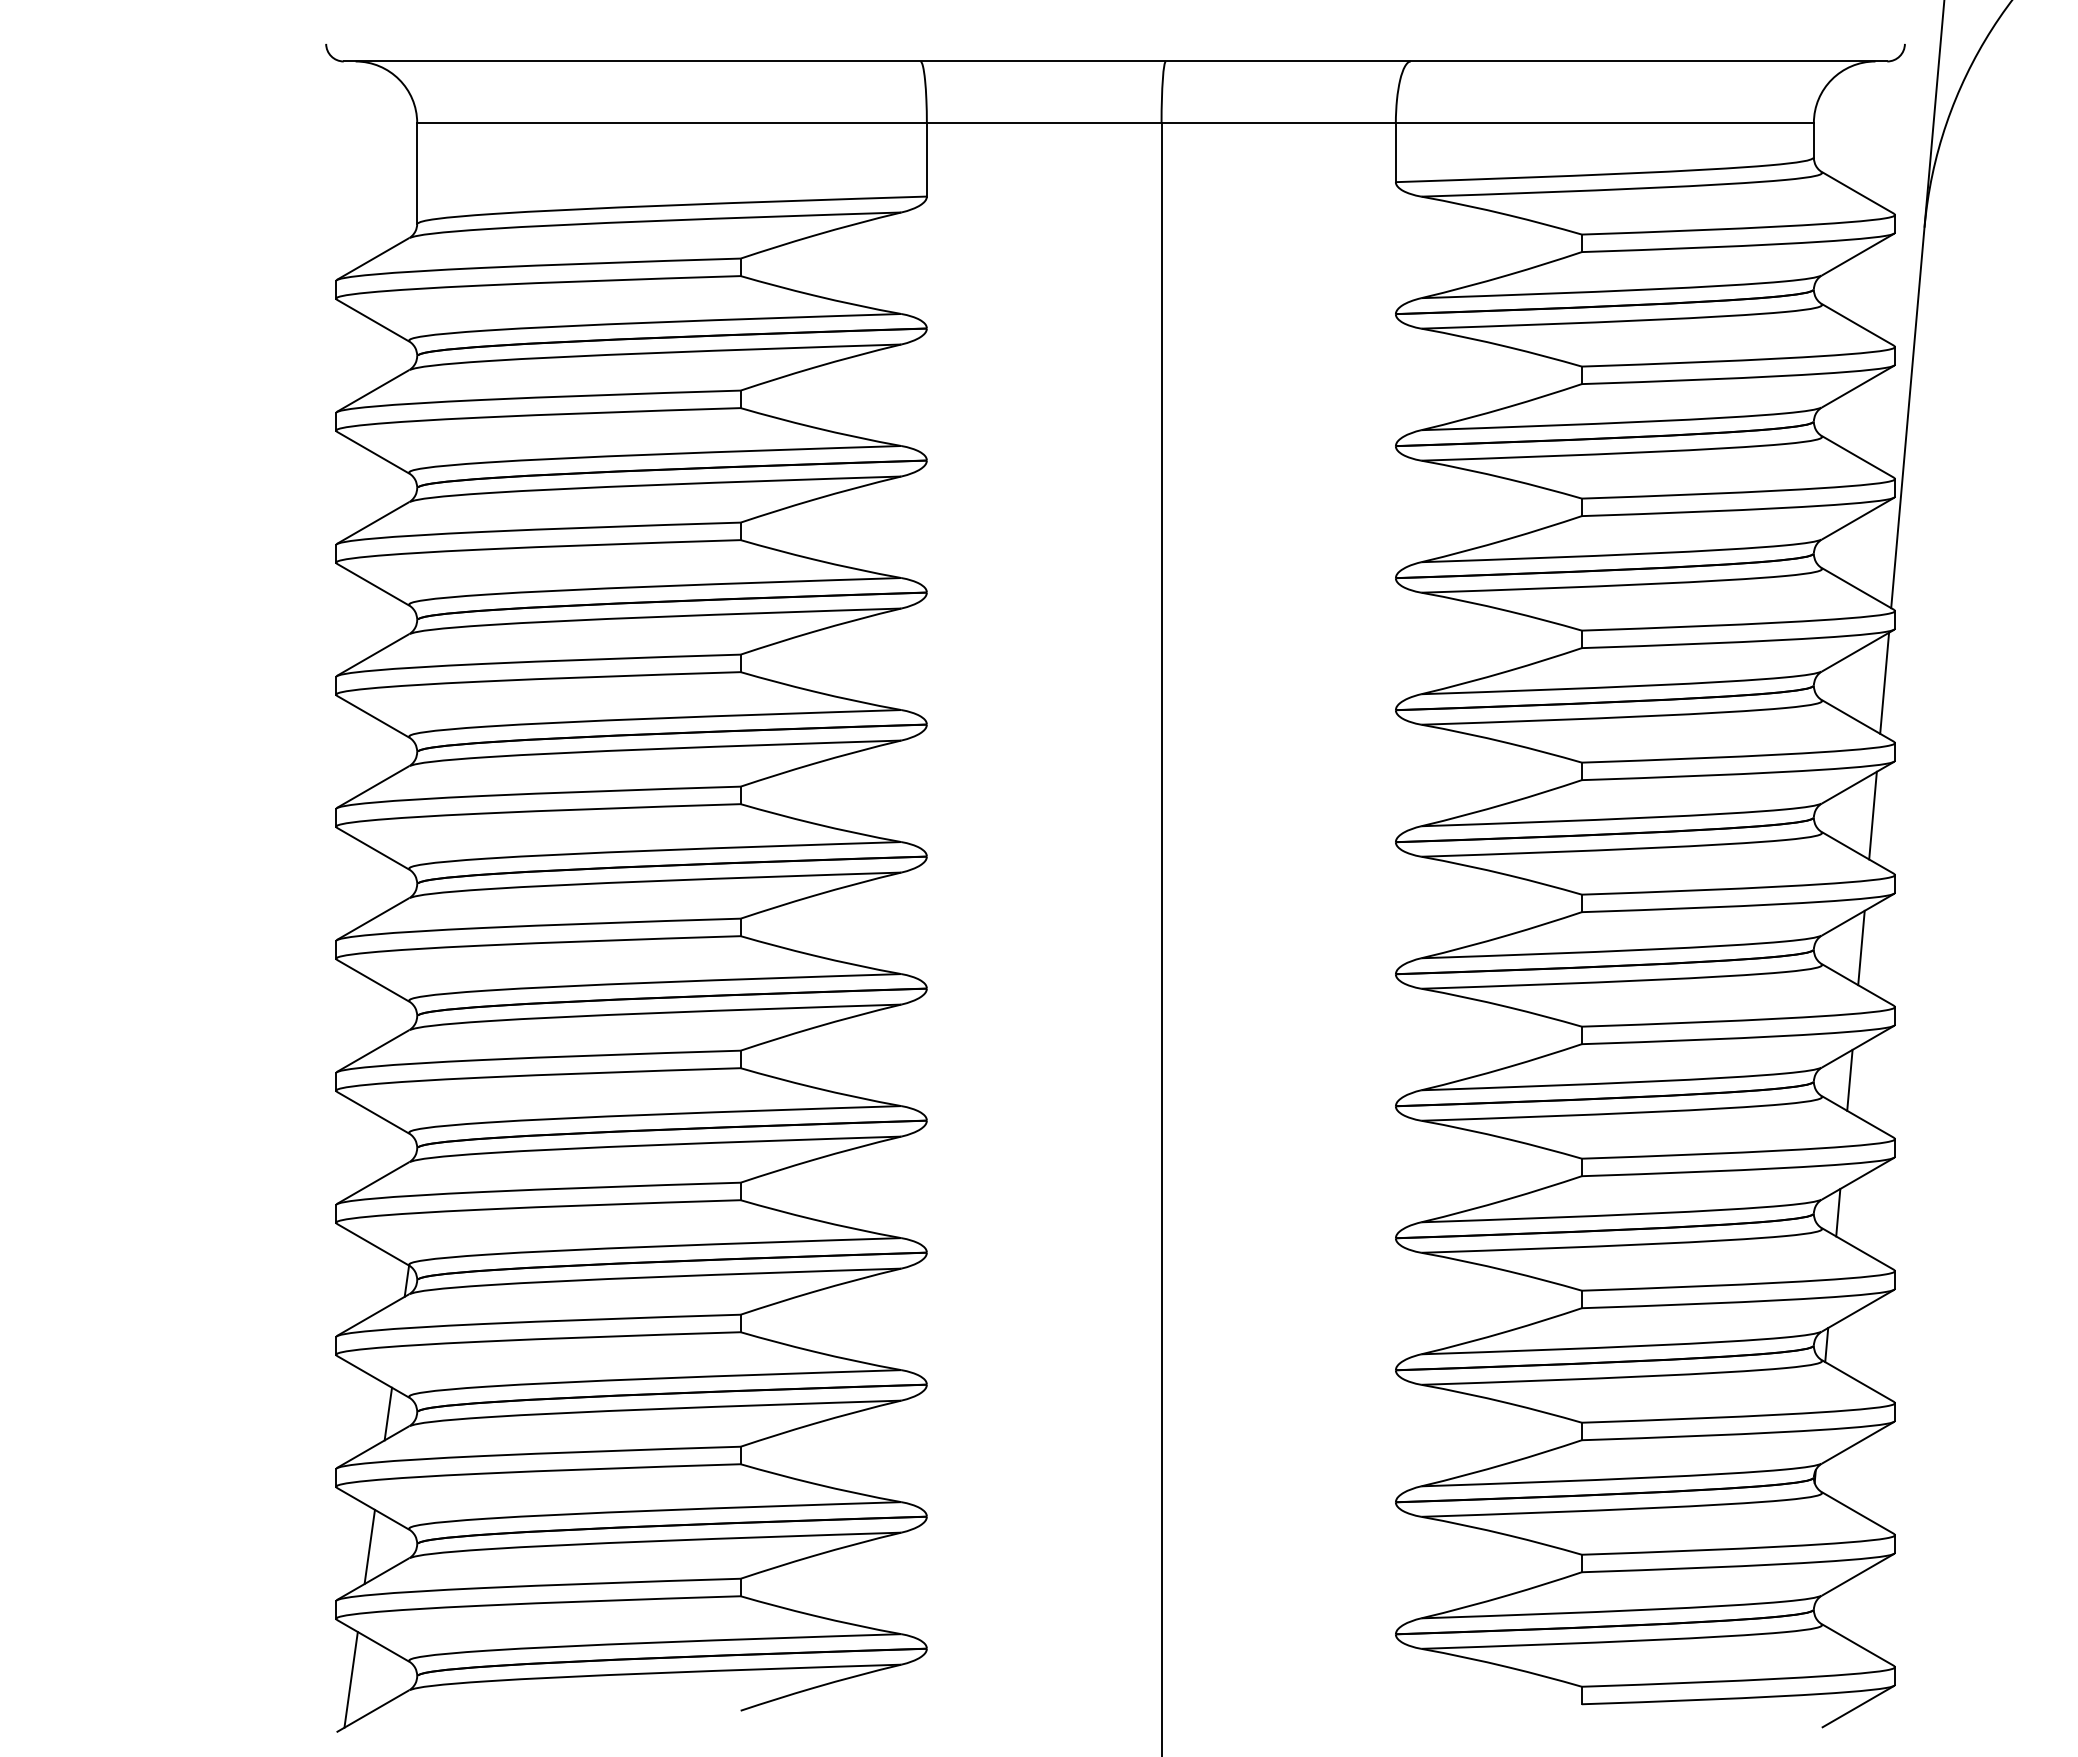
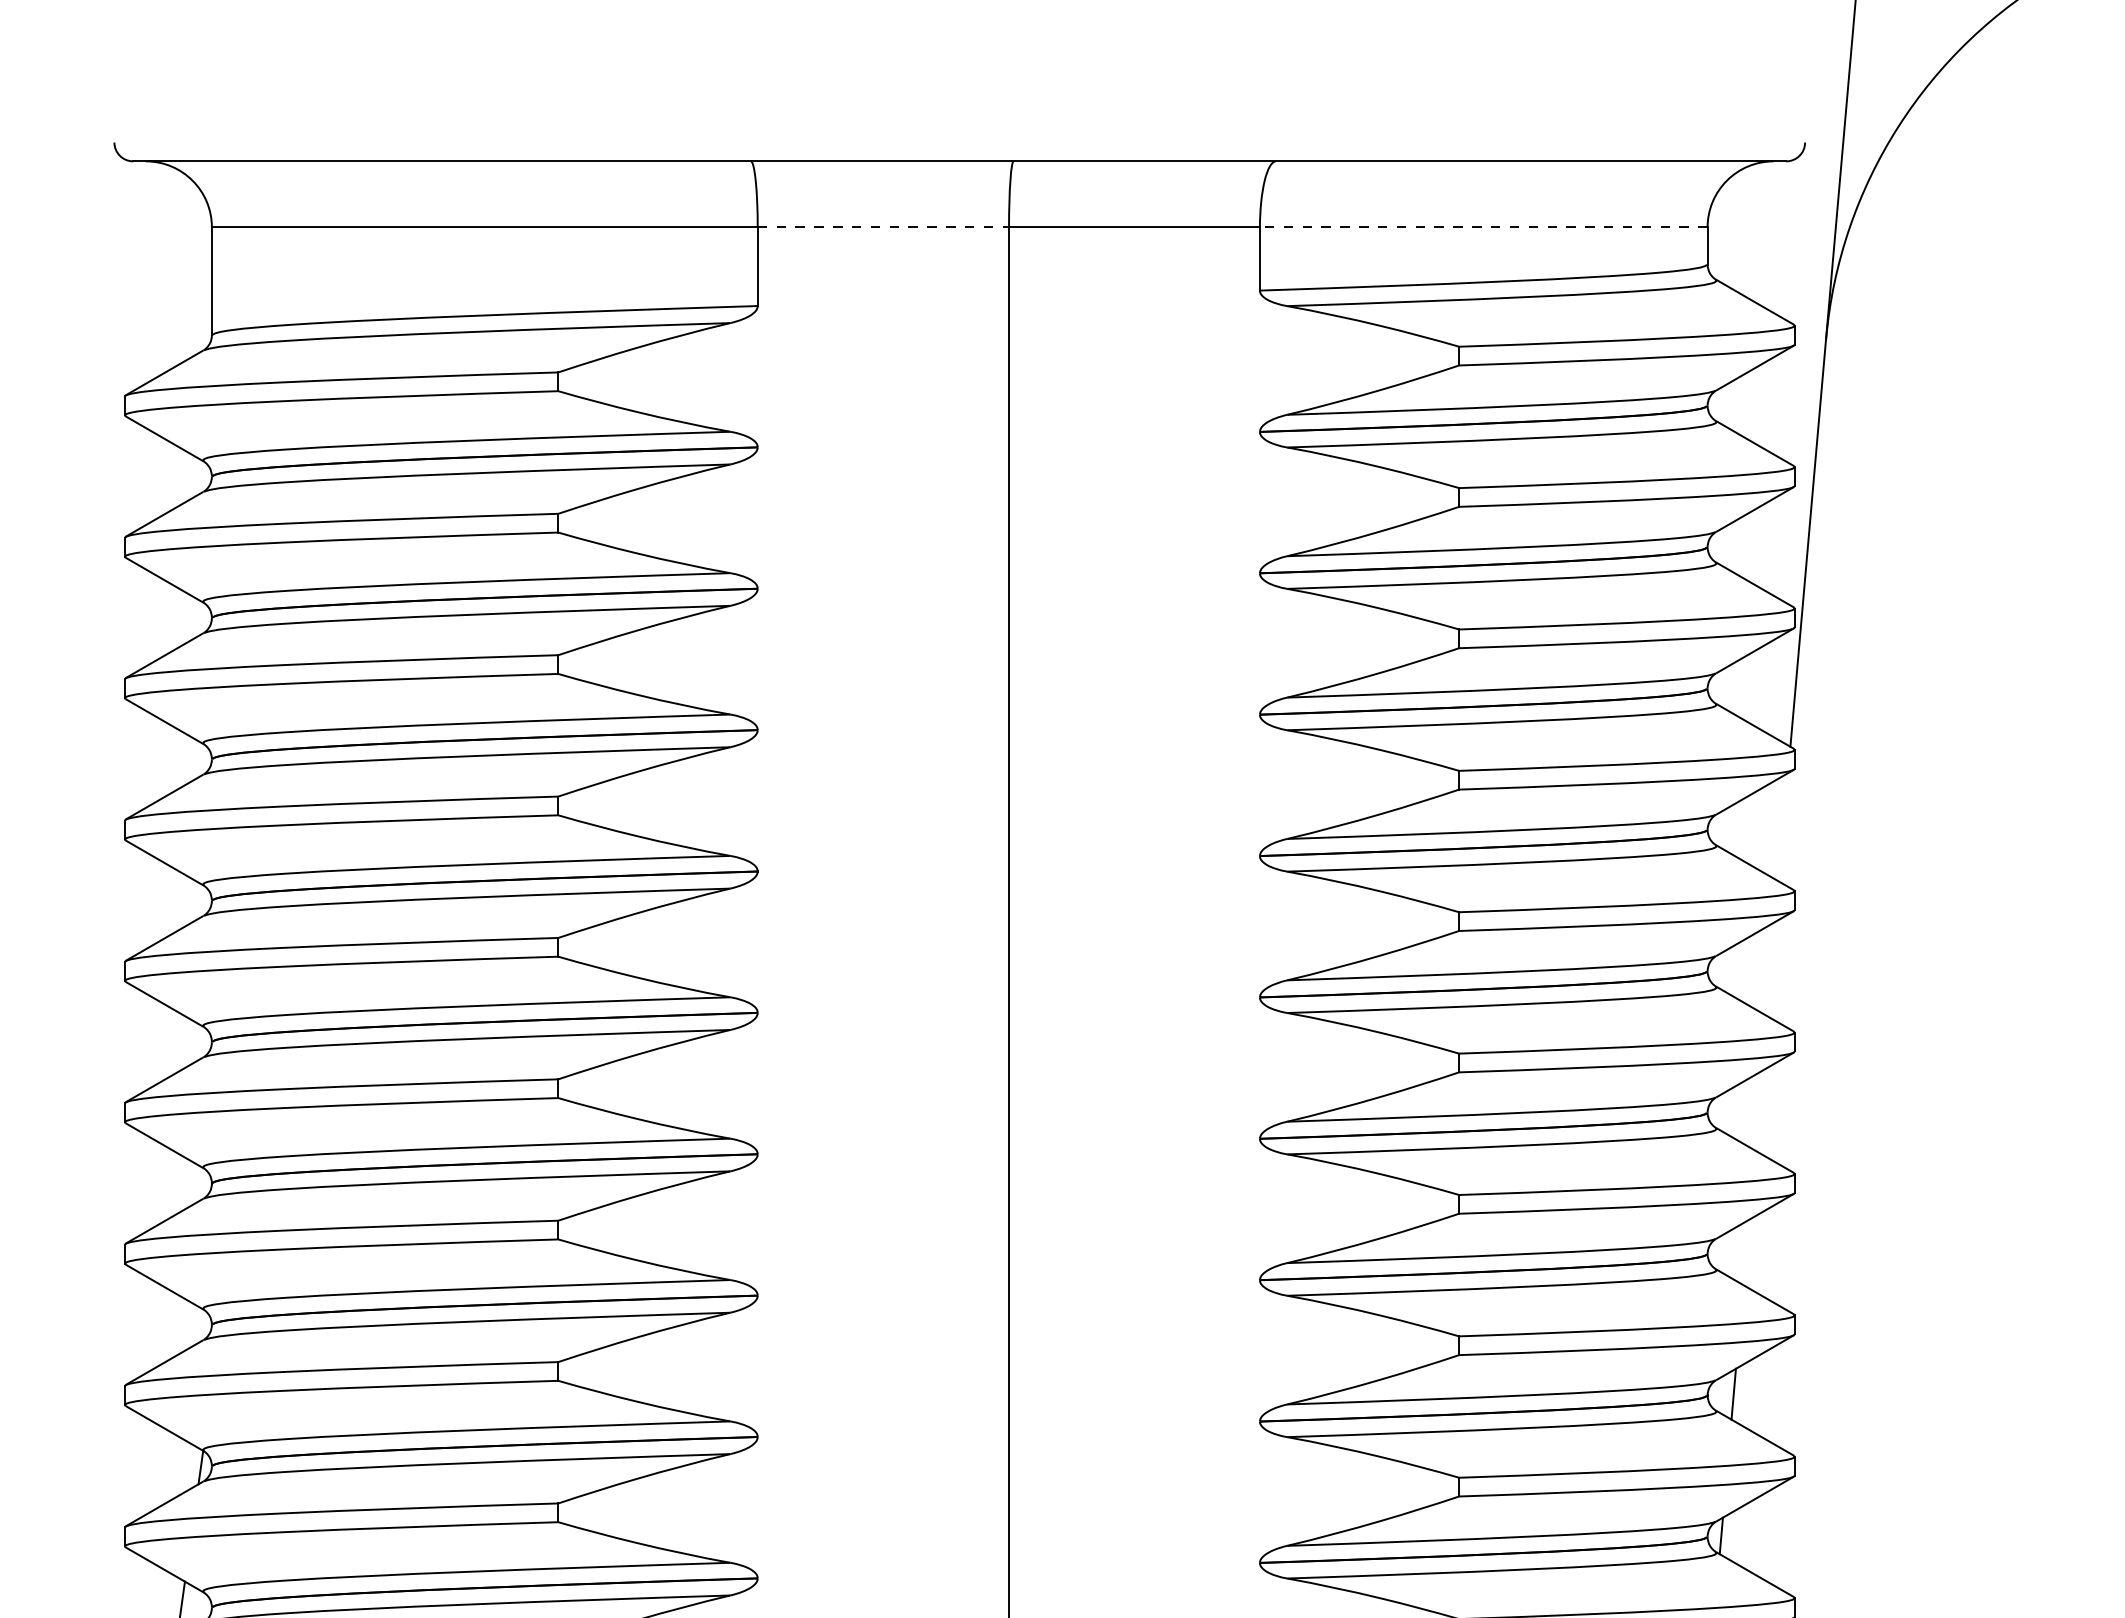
line: (1044, 123) -> (883, 227), solid -> dashed
line: (1604, 123) -> (1483, 227), solid -> dashed
line: (1884, 682) -> (1783, 826), removed
line: (1872, 815) -> (1770, 968), removed
line: (1861, 947) -> (1758, 1110), removed
line: (1849, 1079) -> (1745, 1251), removed

